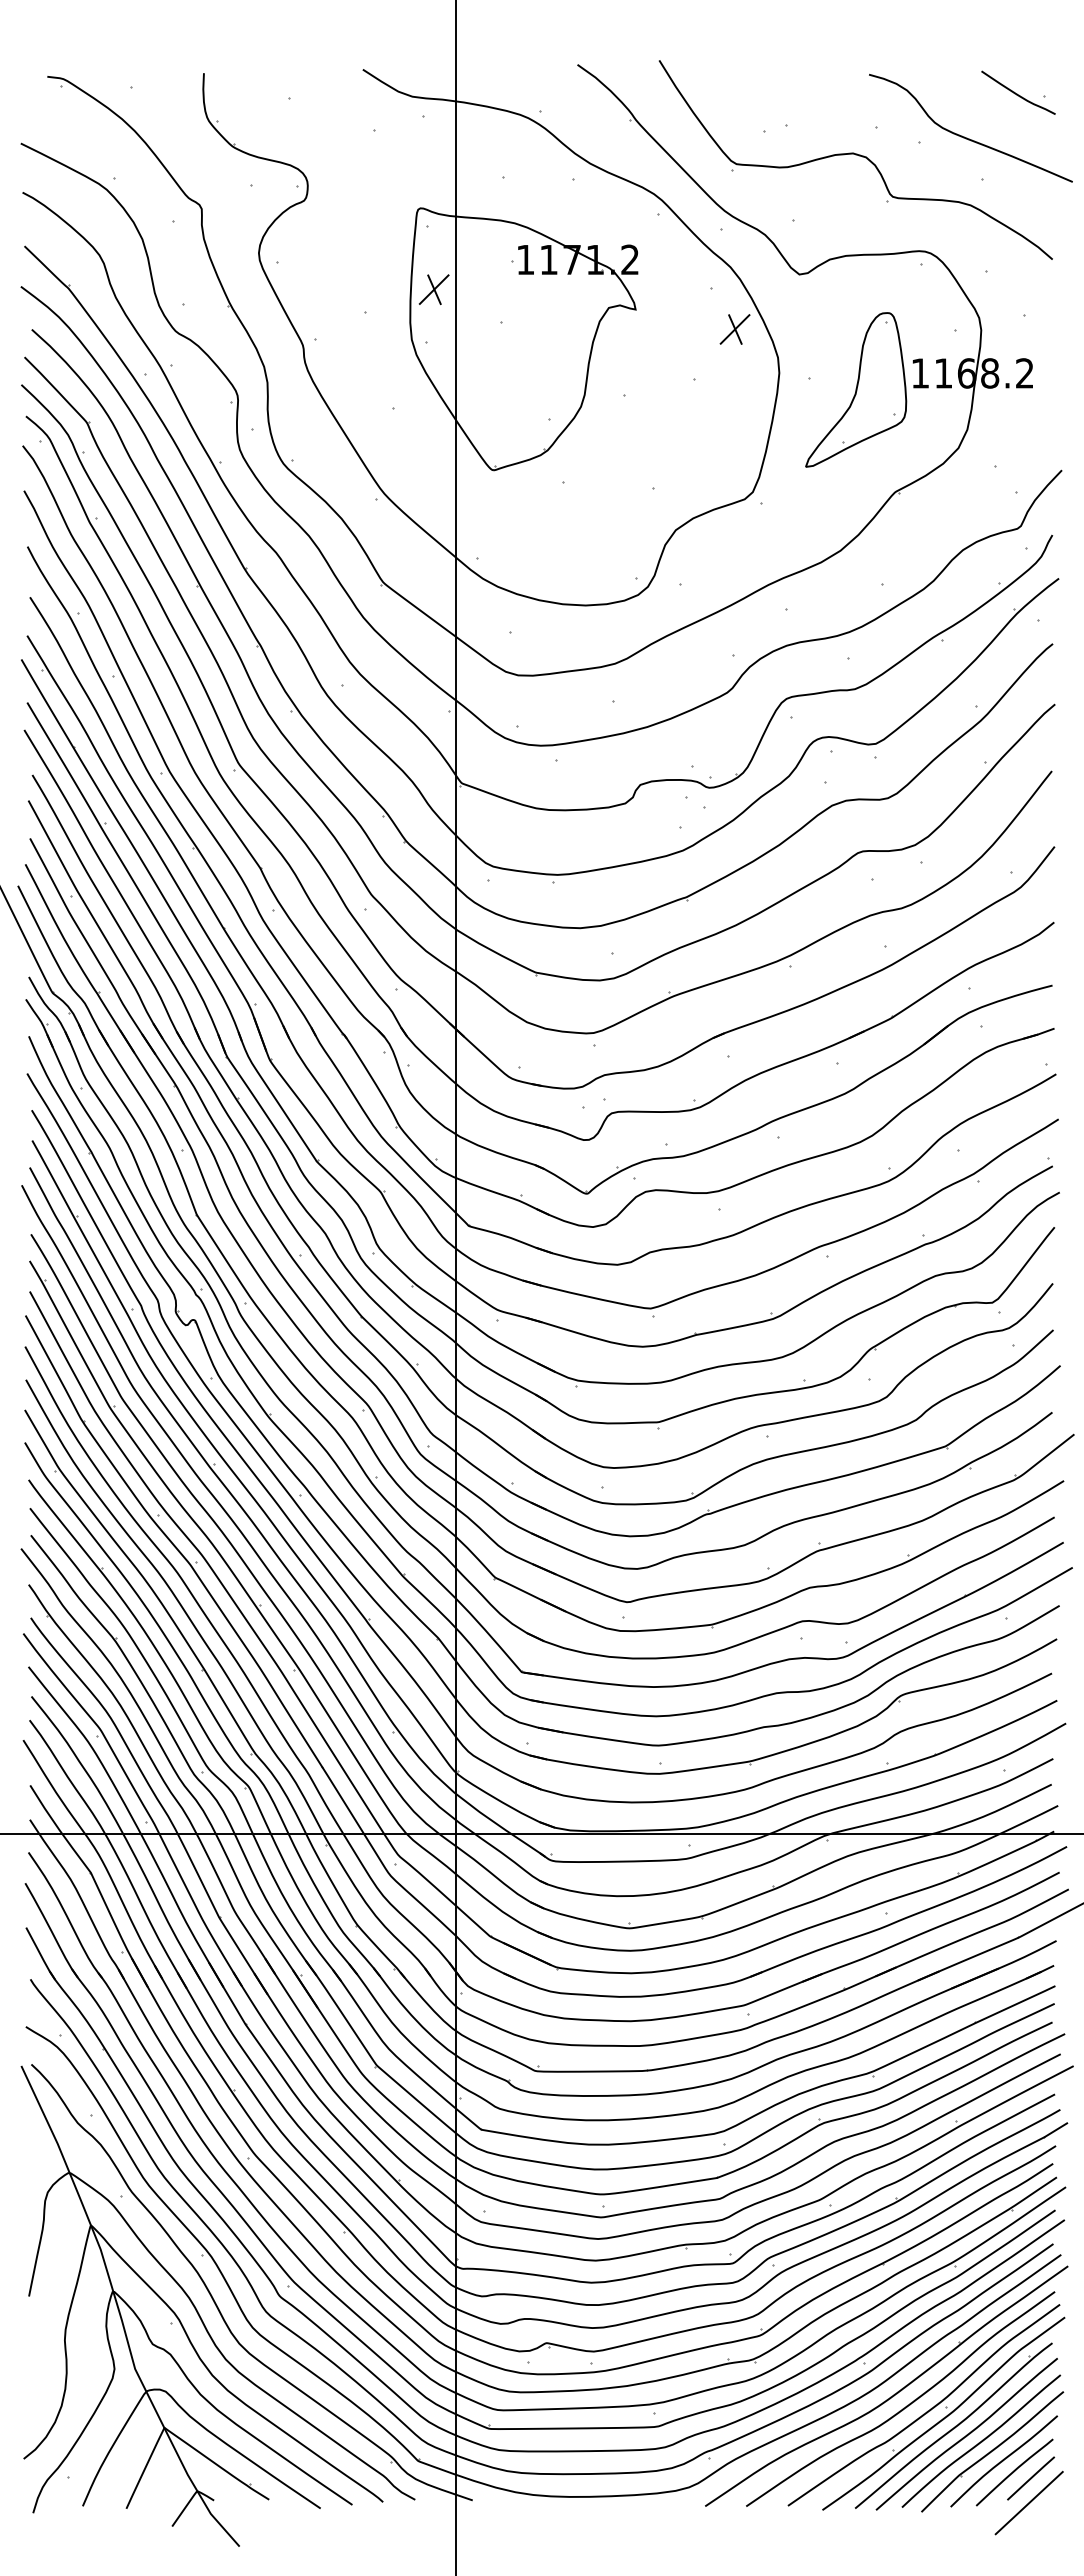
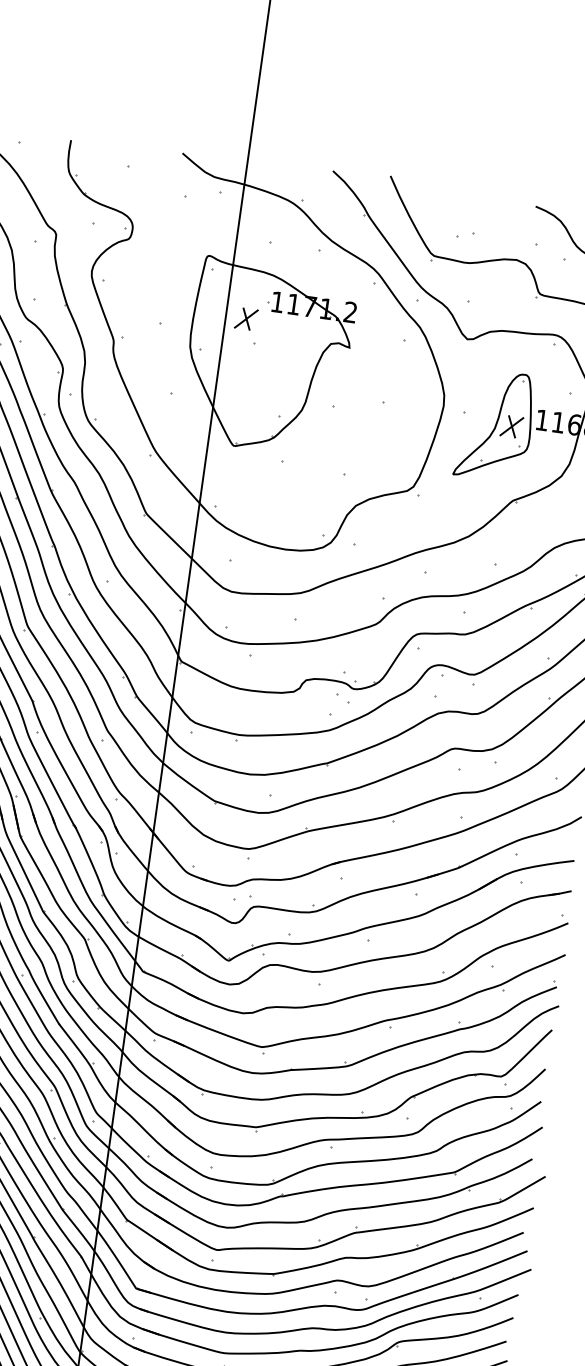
part: (433, 289) -> (245, 318), moved
part: (734, 329) -> (511, 426), moved

